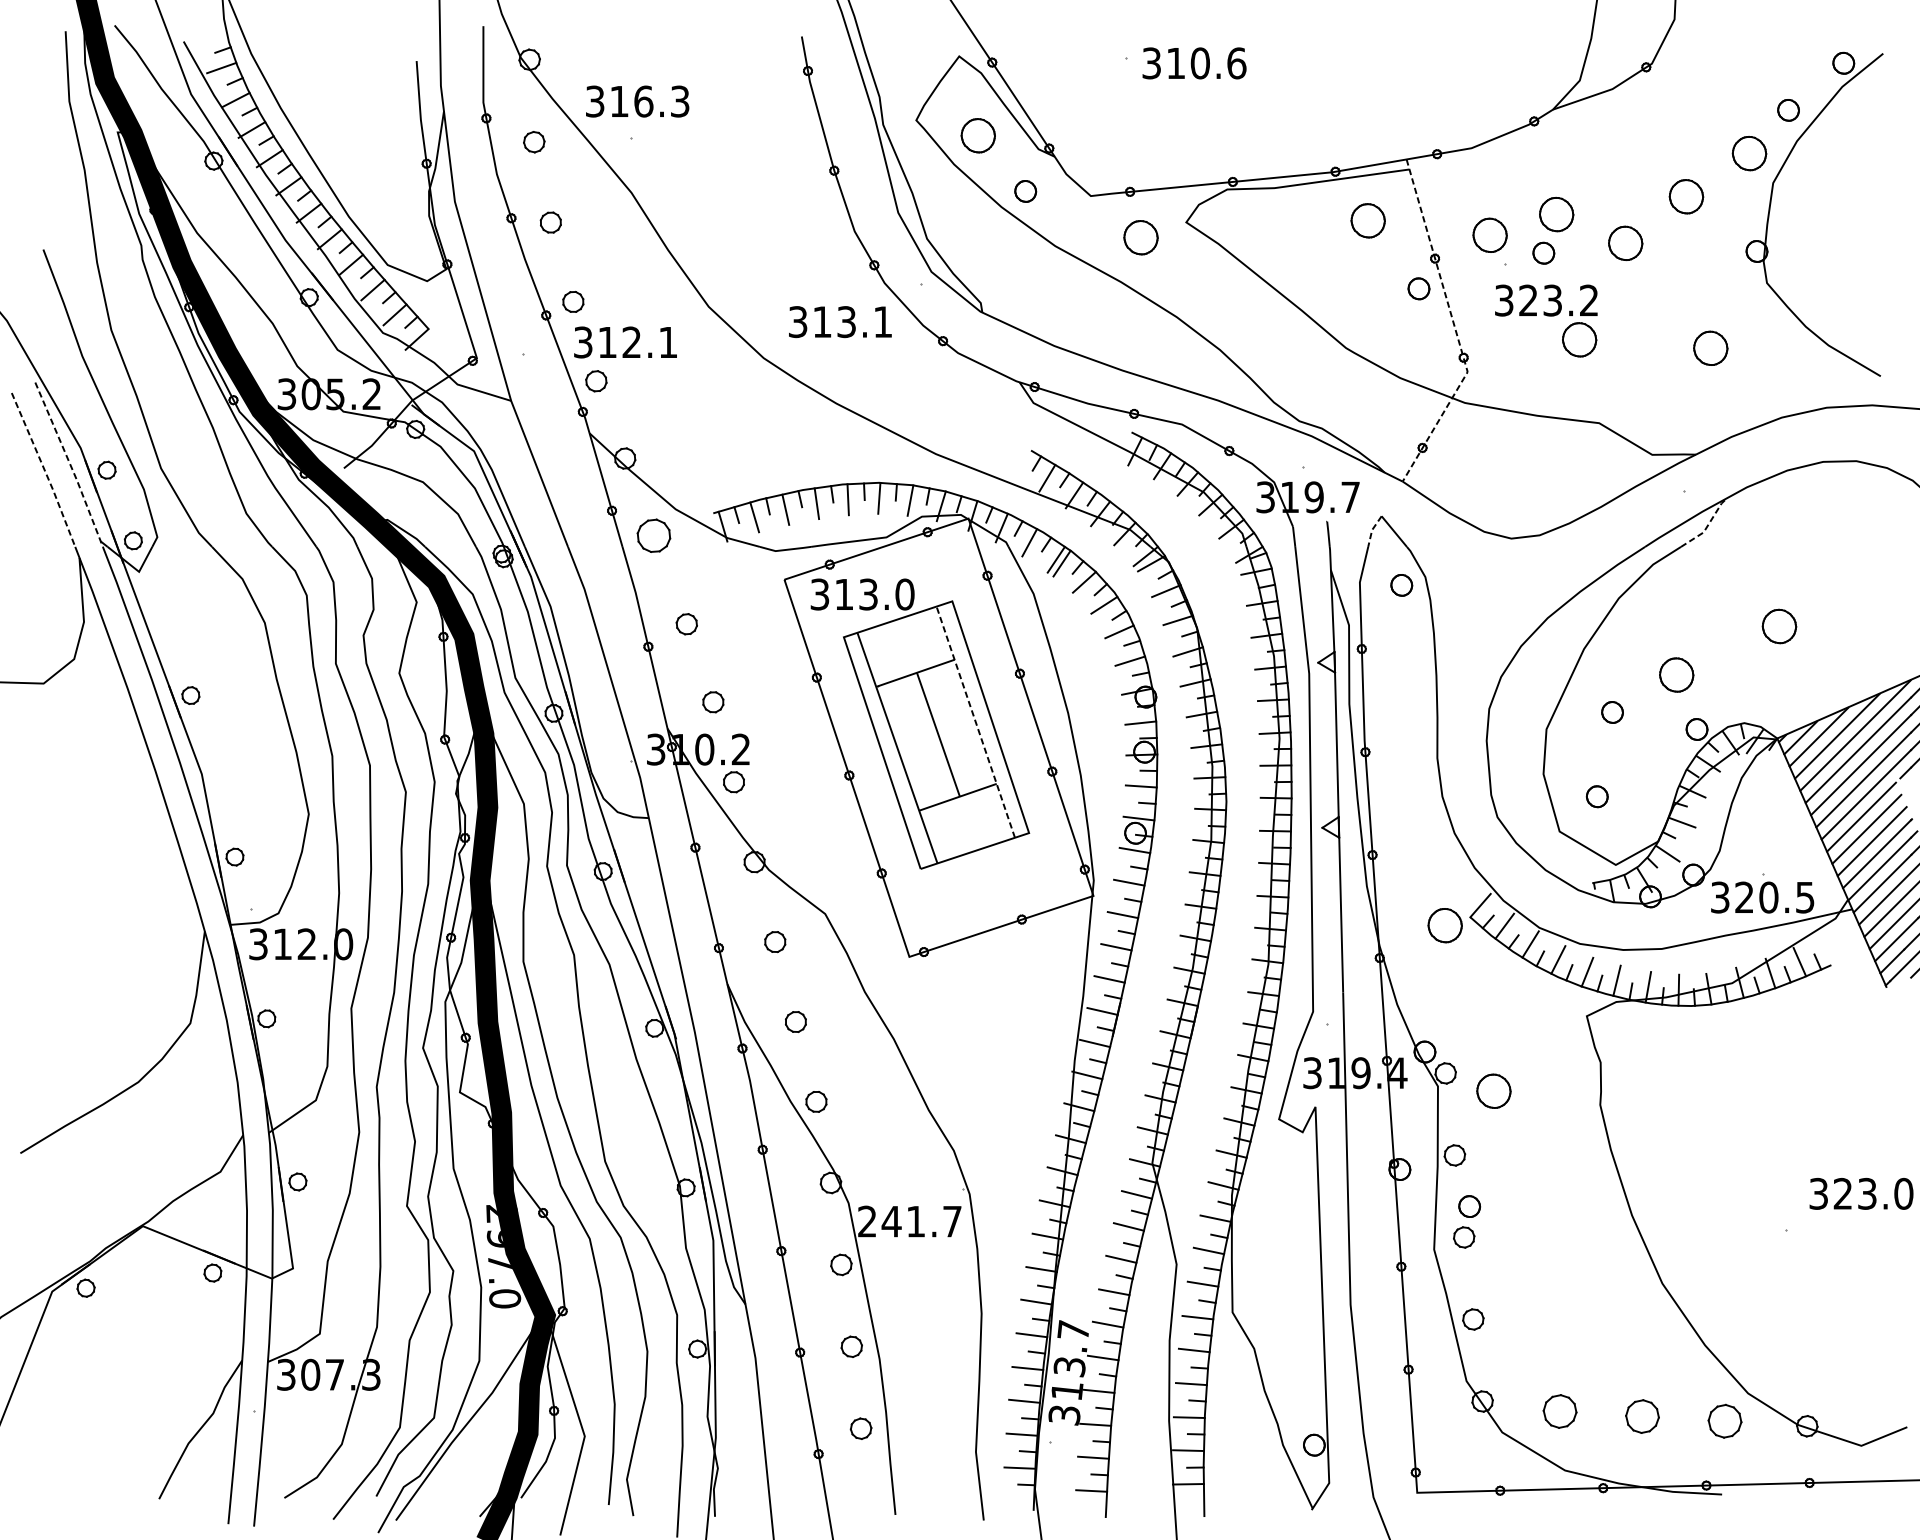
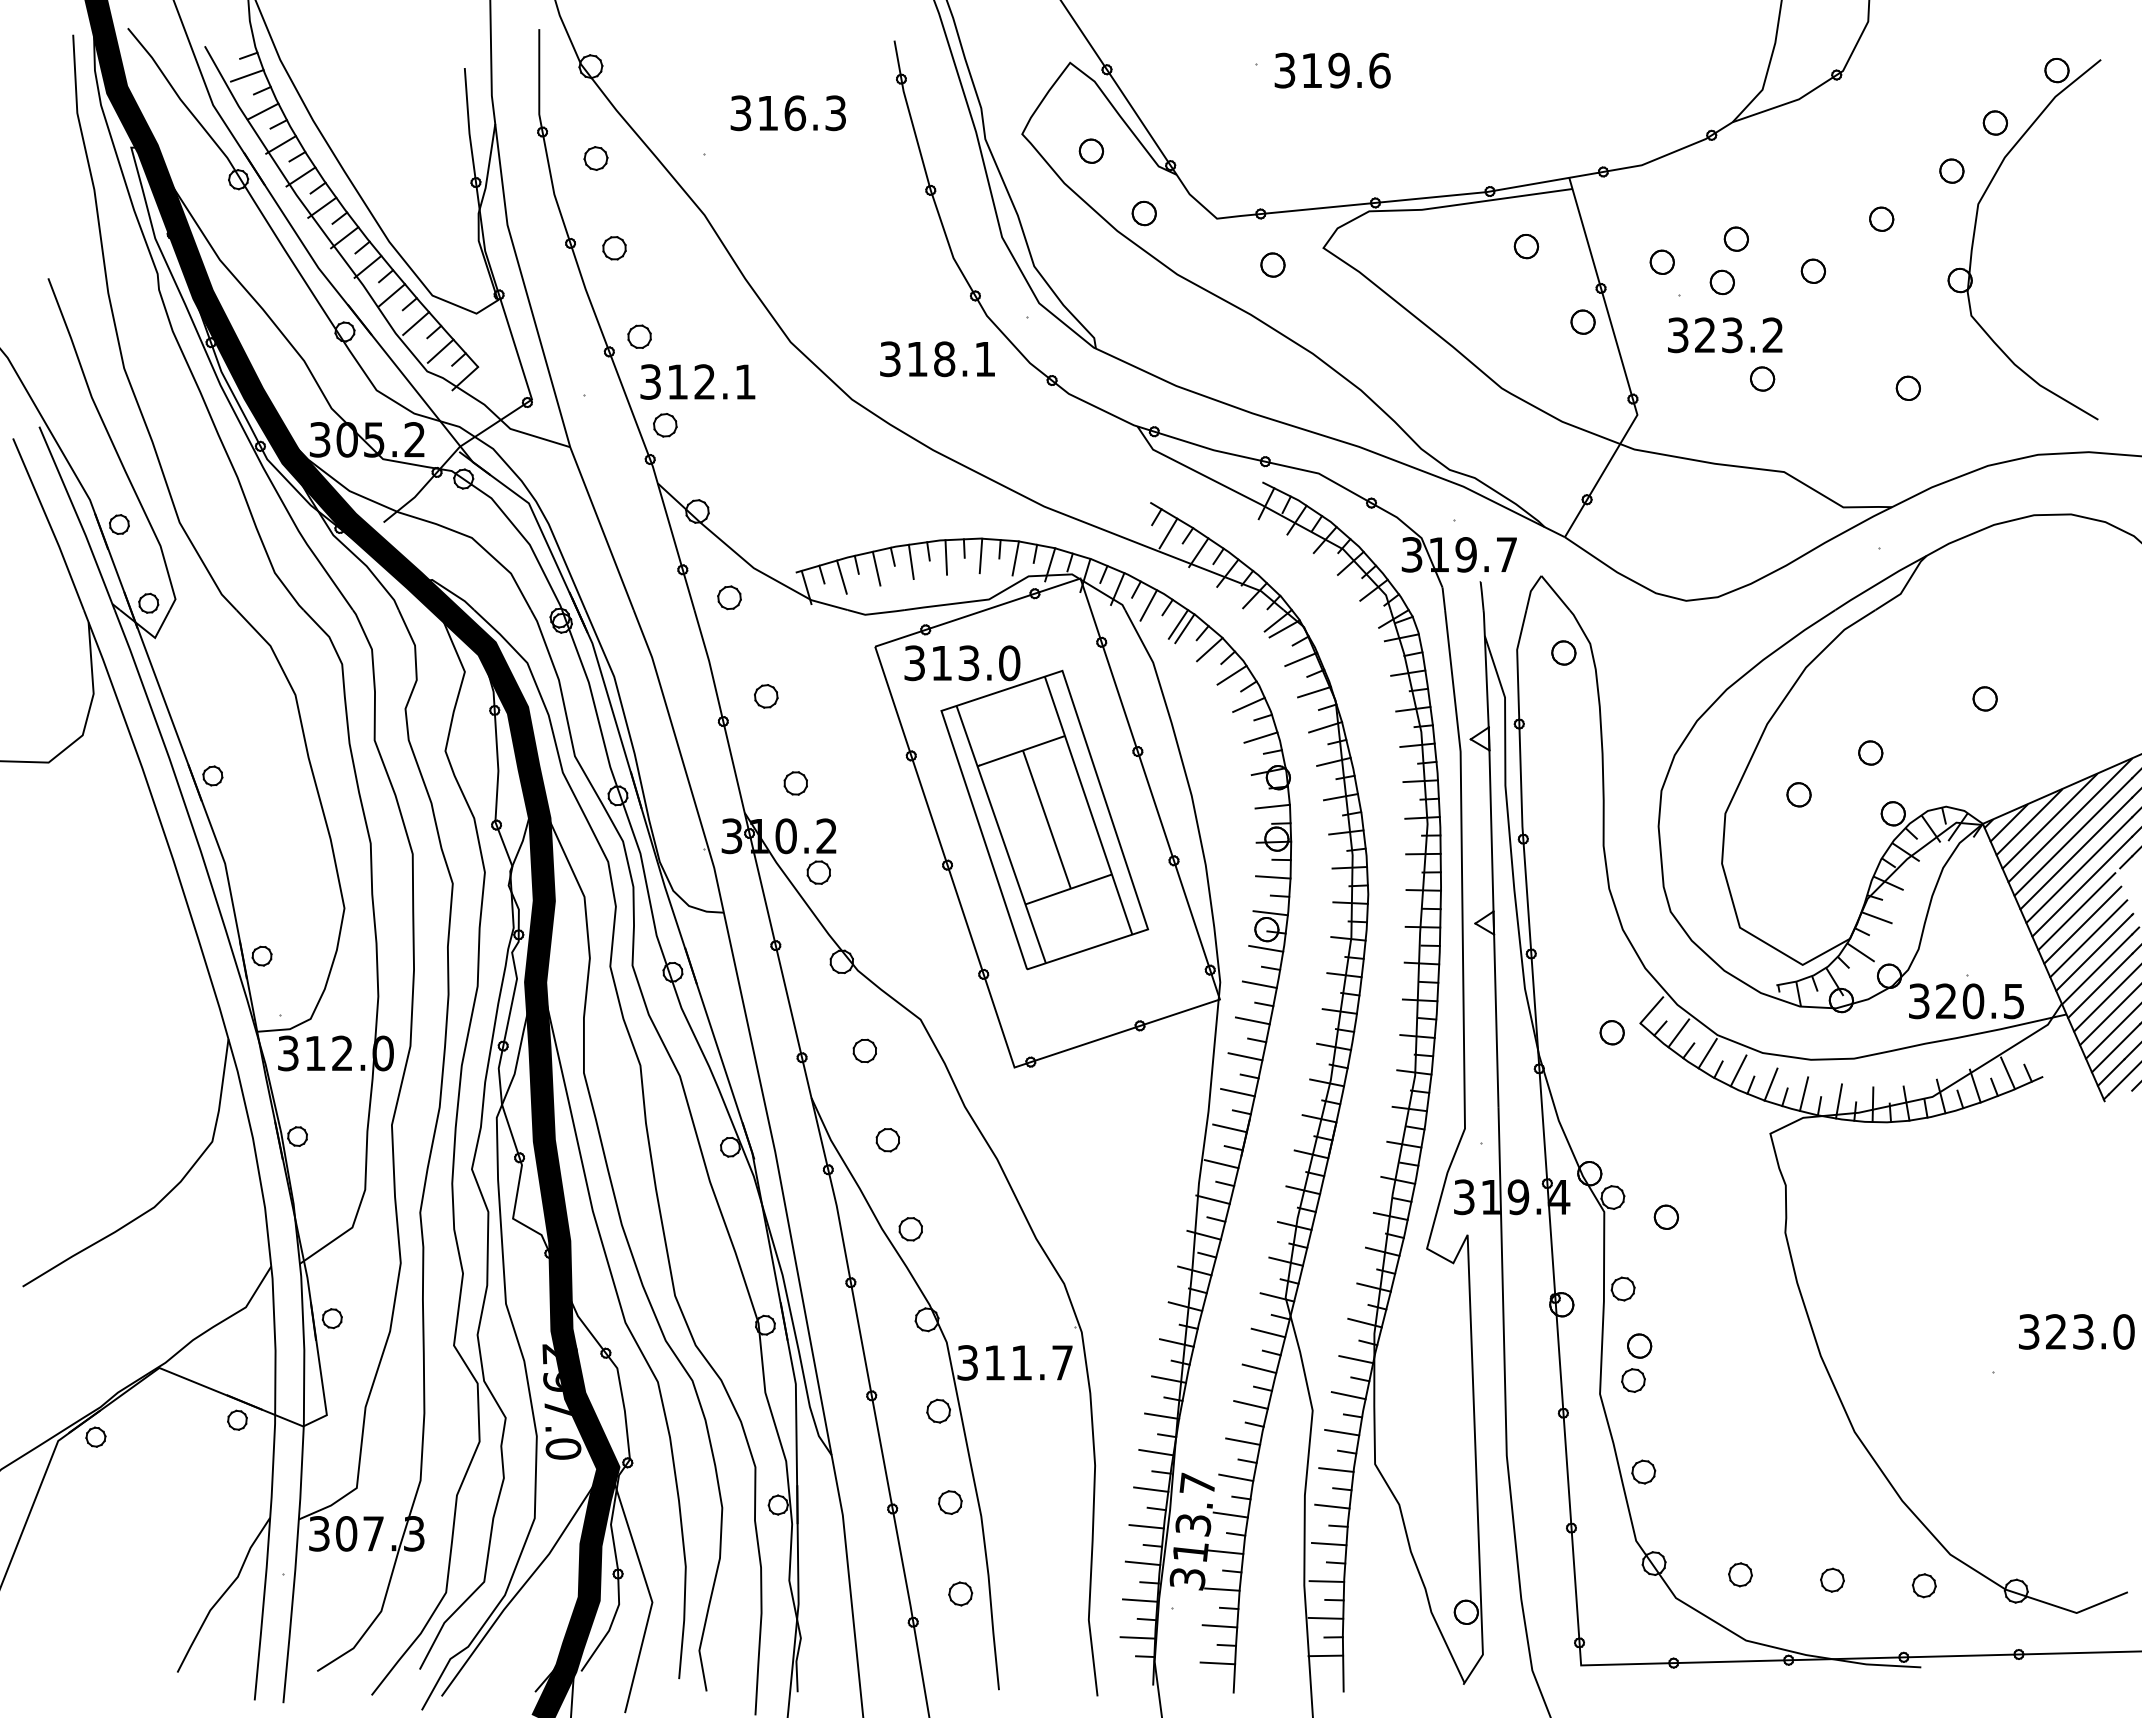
text: (1199, 63) -> (1338, 70), 310.6 -> 319.6
text: (636, 101) -> (787, 113), moved
part: (978, 134) -> (1091, 150), size x0.62
part: (1749, 152) -> (1951, 170), size x0.62
part: (1686, 195) -> (1881, 218), size x0.62
part: (1555, 213) -> (1735, 238), size x0.62
part: (1368, 221) -> (1526, 246), size x0.62
part: (1489, 234) -> (1661, 261), size x0.62
part: (1140, 237) -> (1272, 264), size x0.62
part: (1624, 242) -> (1812, 270), size x0.62
text: (846, 322) -> (944, 359), 313.1 -> 318.1
line: (1455, 328) -> (1623, 366), dashed -> solid
part: (1579, 339) -> (1762, 378), size x0.62
part: (1709, 347) -> (1907, 387), size x0.62
line: (70, 464) -> (78, 518), dashed -> solid
line: (44, 470) -> (49, 524), dashed -> solid
line: (1707, 525) -> (1905, 586), dashed -> solid
line: (1371, 530) -> (1530, 591), dashed -> solid
part: (653, 535) -> (729, 597), size x0.62
part: (1778, 626) -> (1984, 698), size x0.62
part: (1676, 674) -> (1870, 752), size x0.62
line: (975, 722) -> (1088, 805), dashed -> solid
part: (1596, 796) -> (1781, 888), removed
part: (1444, 925) -> (1611, 1032), size x0.62
part: (1492, 1090) -> (1665, 1216), size x0.62
text: (879, 1221) -> (981, 1362), 241.7 -> 311.7
part: (1560, 1411) -> (1740, 1574), size x0.62
part: (1642, 1415) -> (1832, 1579), size x0.62
part: (1724, 1421) -> (1923, 1585), size x0.62

